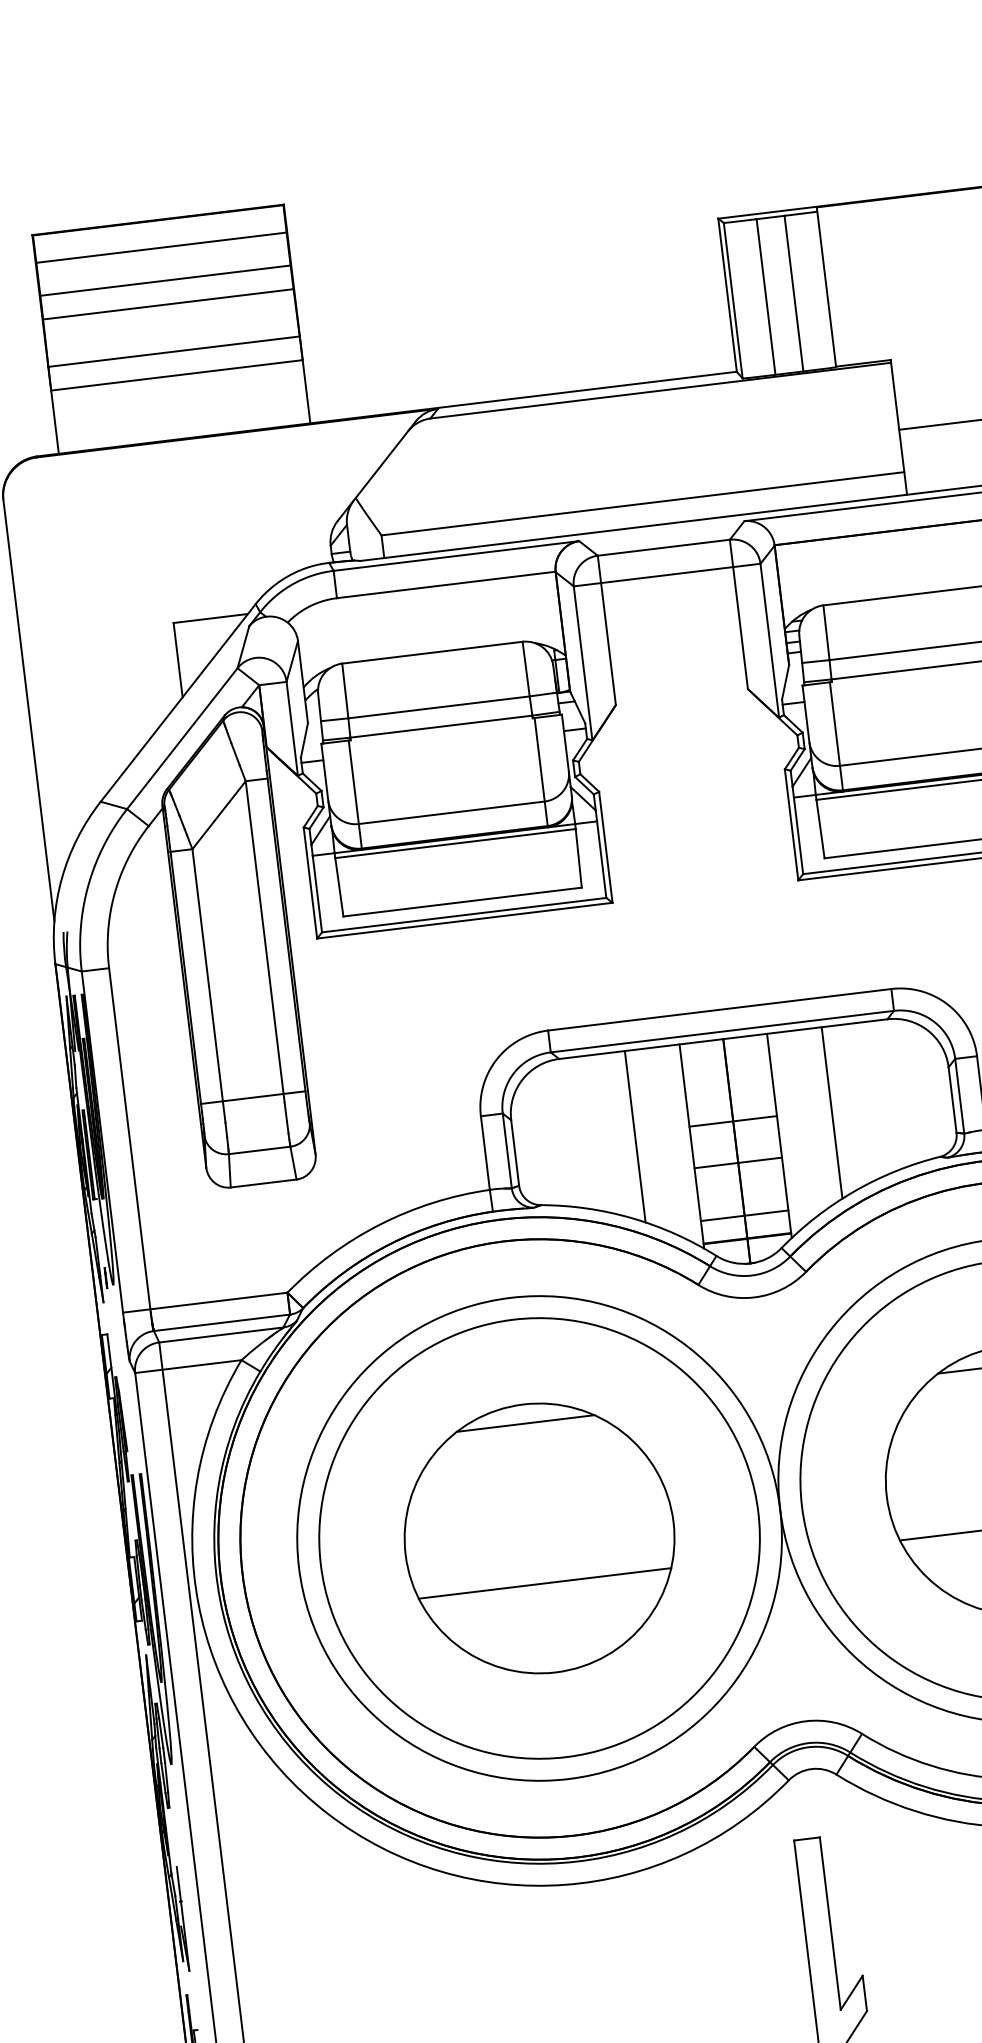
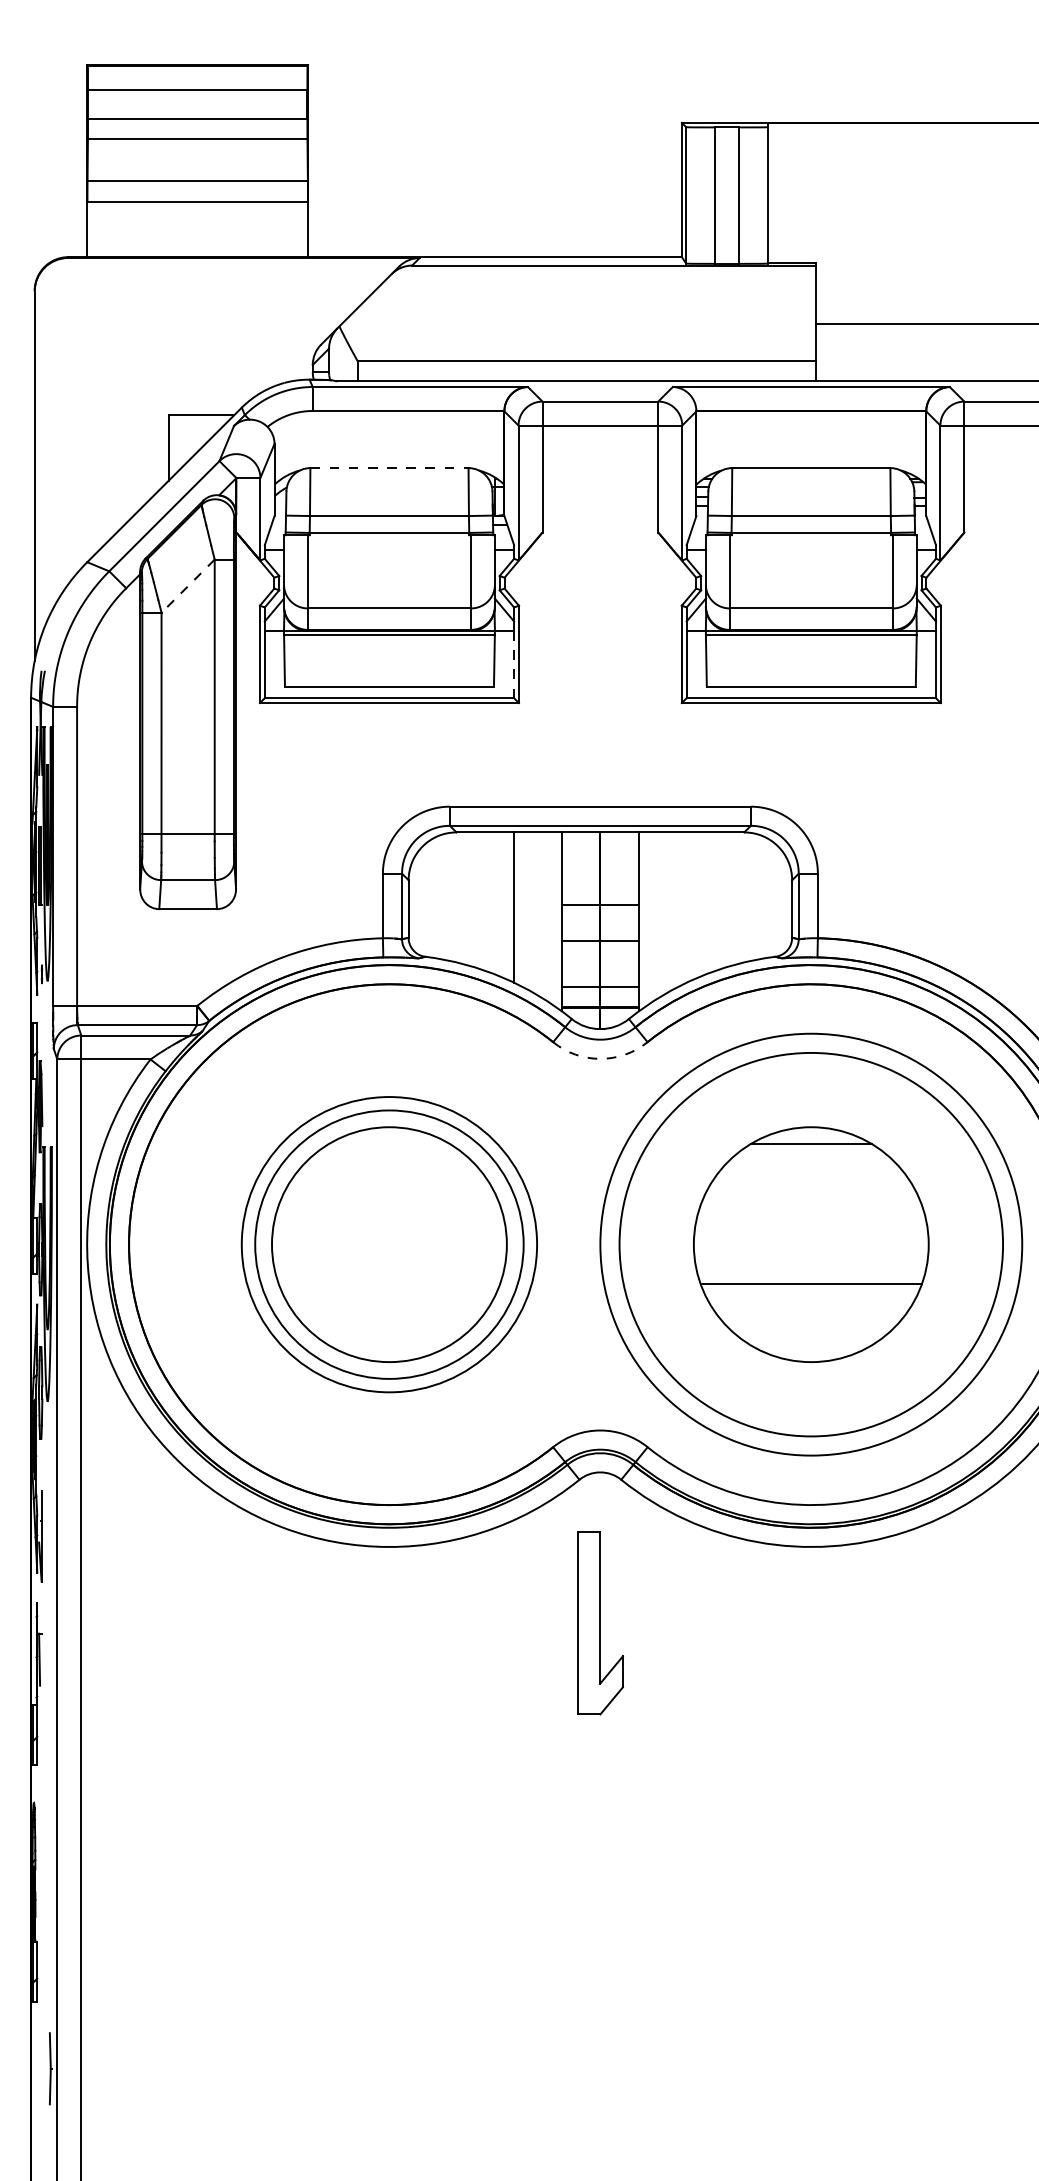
line: (432, 653) -> (389, 468), solid -> dashed
line: (219, 815) -> (188, 586), solid -> dashed
line: (602, 859) -> (514, 664), solid -> dashed
line: (831, 1112) -> (686, 907), removed
arc: (754, 1296) -> (600, 1058), solid -> dashed
line: (525, 1423) -> (389, 1143), removed
circle: (539, 1538) -> (389, 1244), size x0.7
circle: (539, 1538) -> (389, 1244), size x0.7
line: (545, 1583) -> (389, 1284), removed

